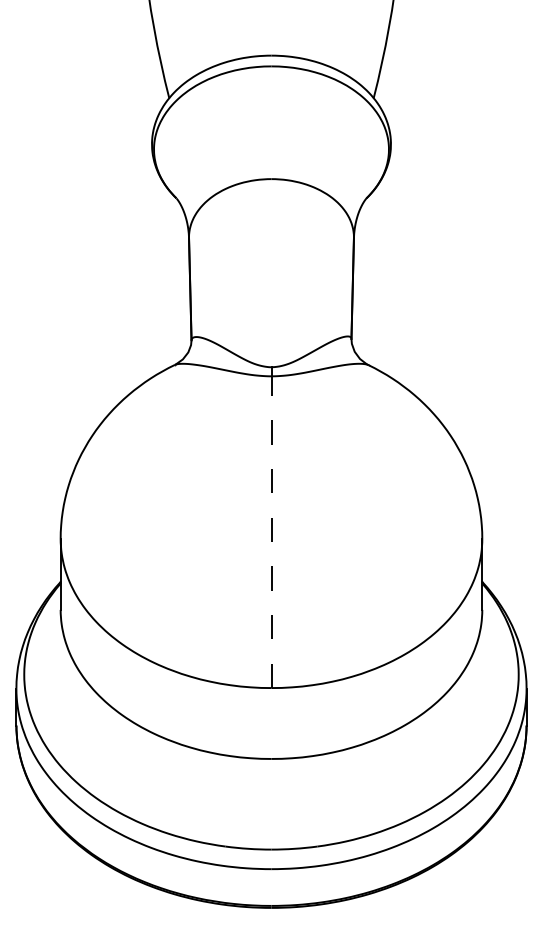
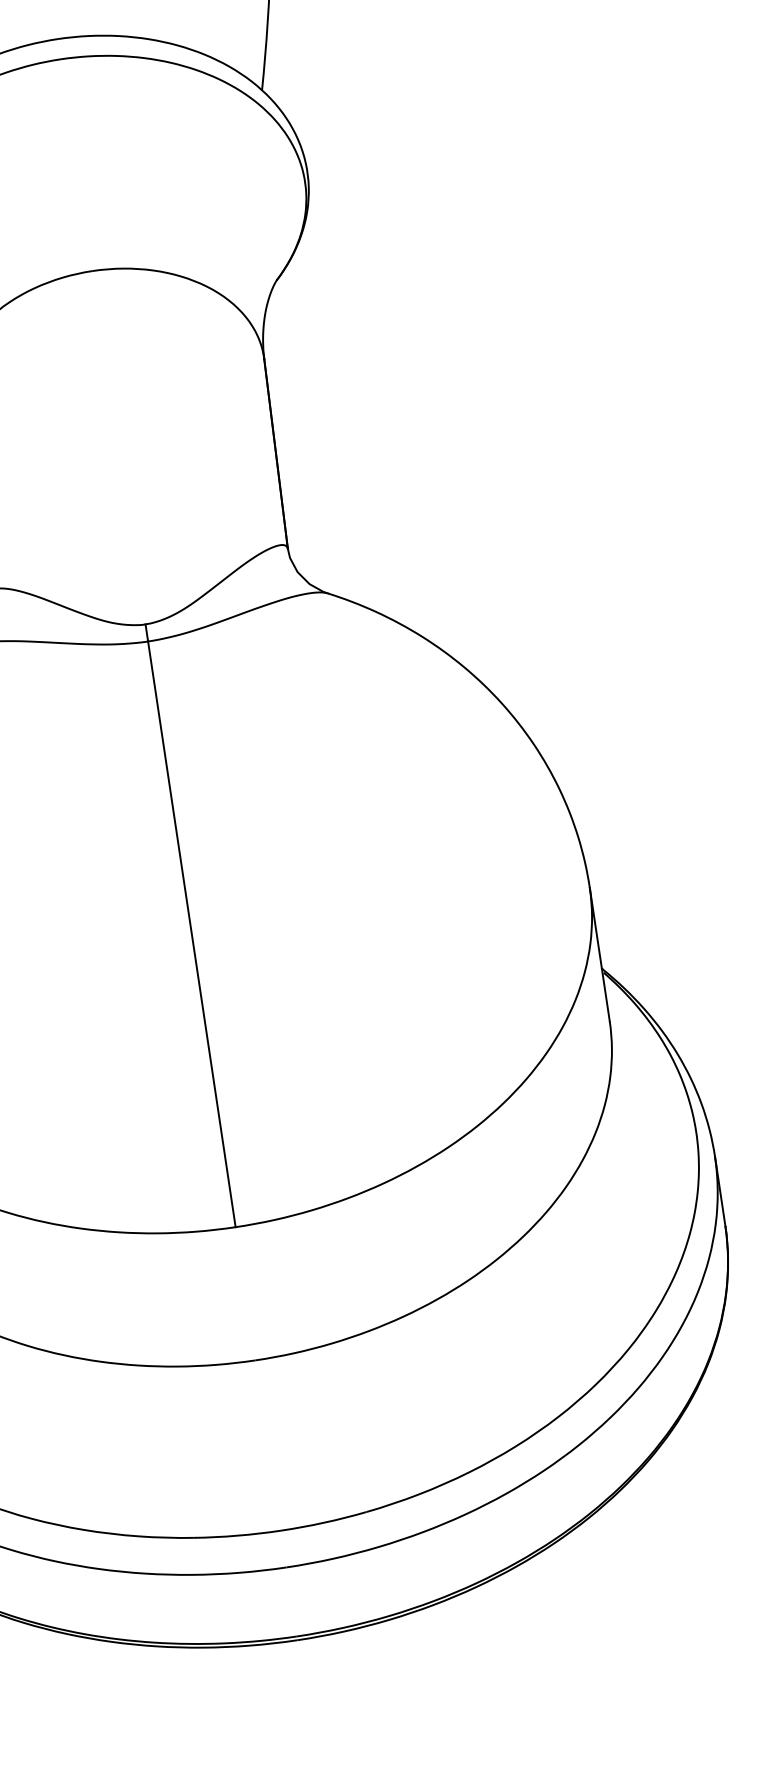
line: (271, 532) -> (191, 934), dashed -> solid

